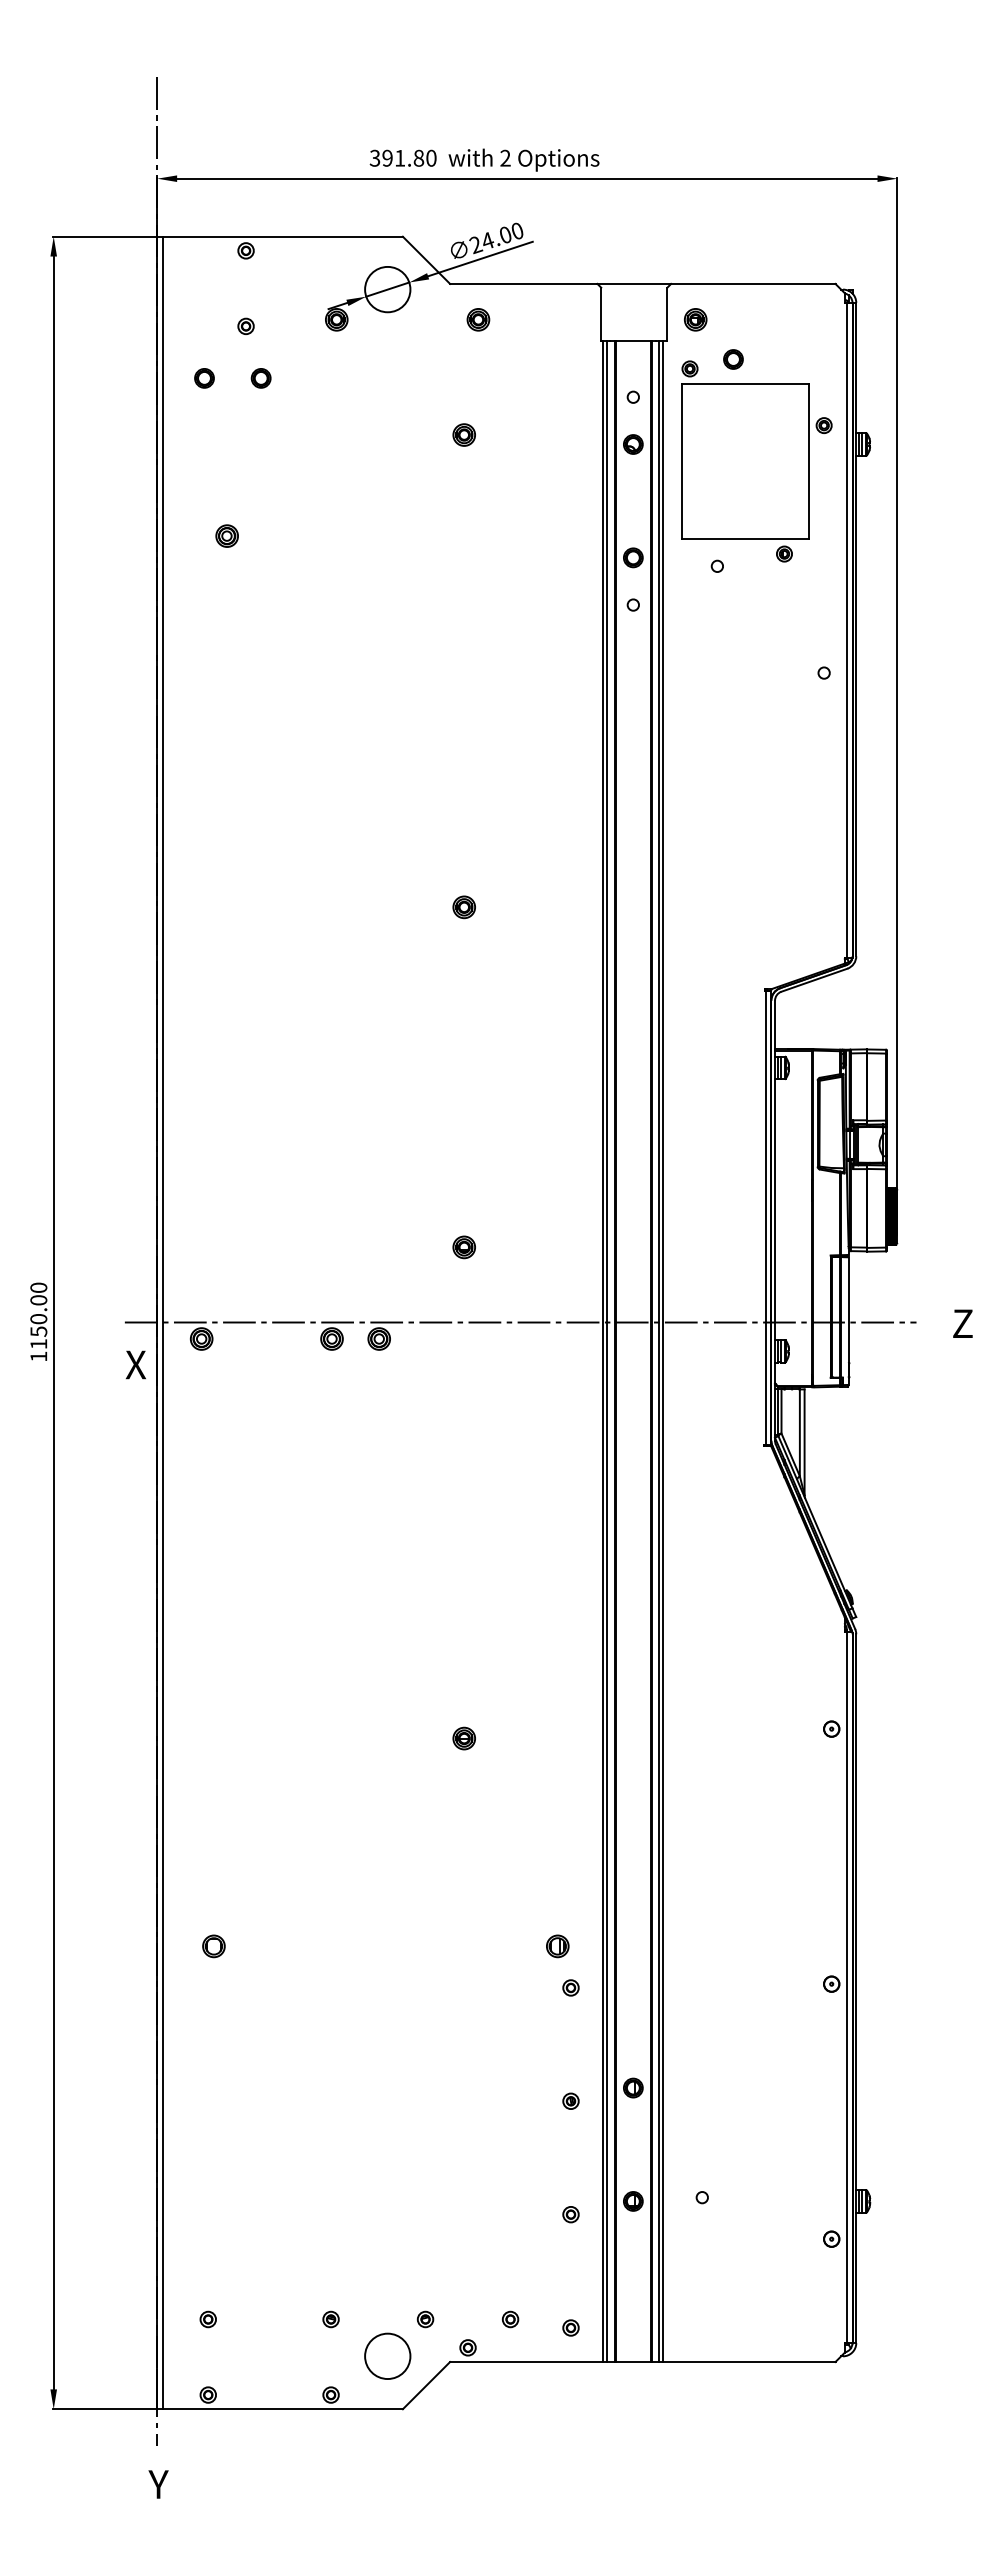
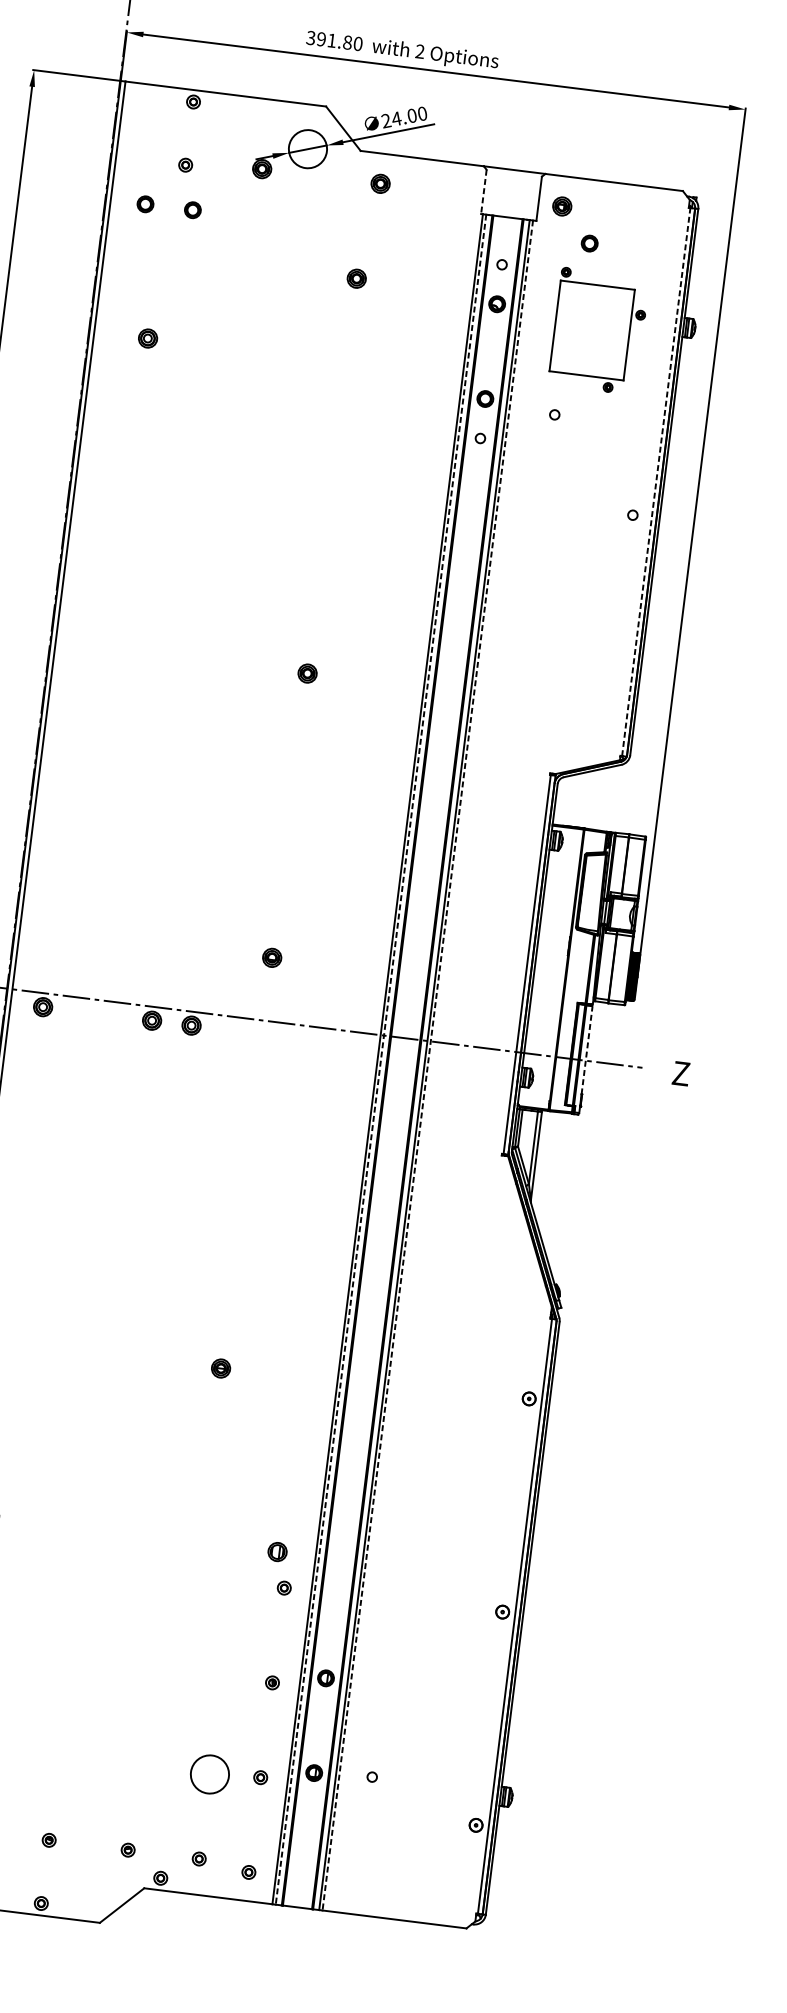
line: (601, 314) -> (484, 192), solid -> dashed
part: (756, 461) -> (598, 331), size x0.7
line: (846, 630) -> (656, 481), solid -> dashed
line: (848, 1309) -> (586, 1049), solid -> dashed
line: (607, 1351) -> (381, 1059), solid -> dashed
line: (663, 1351) -> (427, 1065), solid -> dashed
circle: (387, 2355) -> (209, 1773), moved

